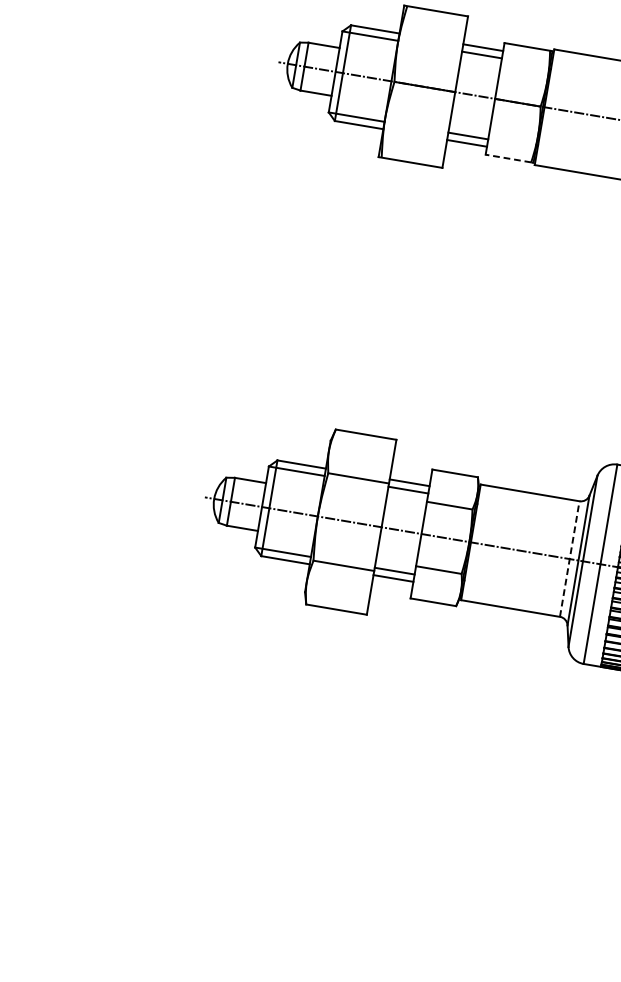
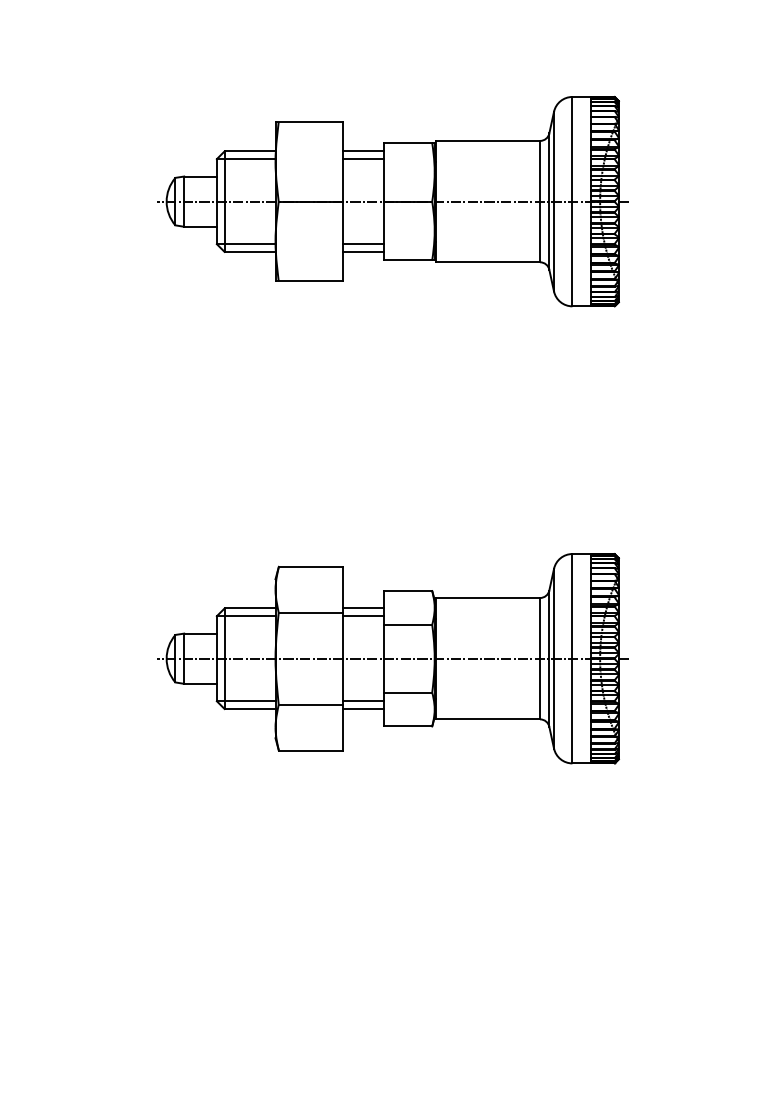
line: (508, 158) -> (408, 260), dashed -> solid
line: (570, 558) -> (540, 658), dashed -> solid

